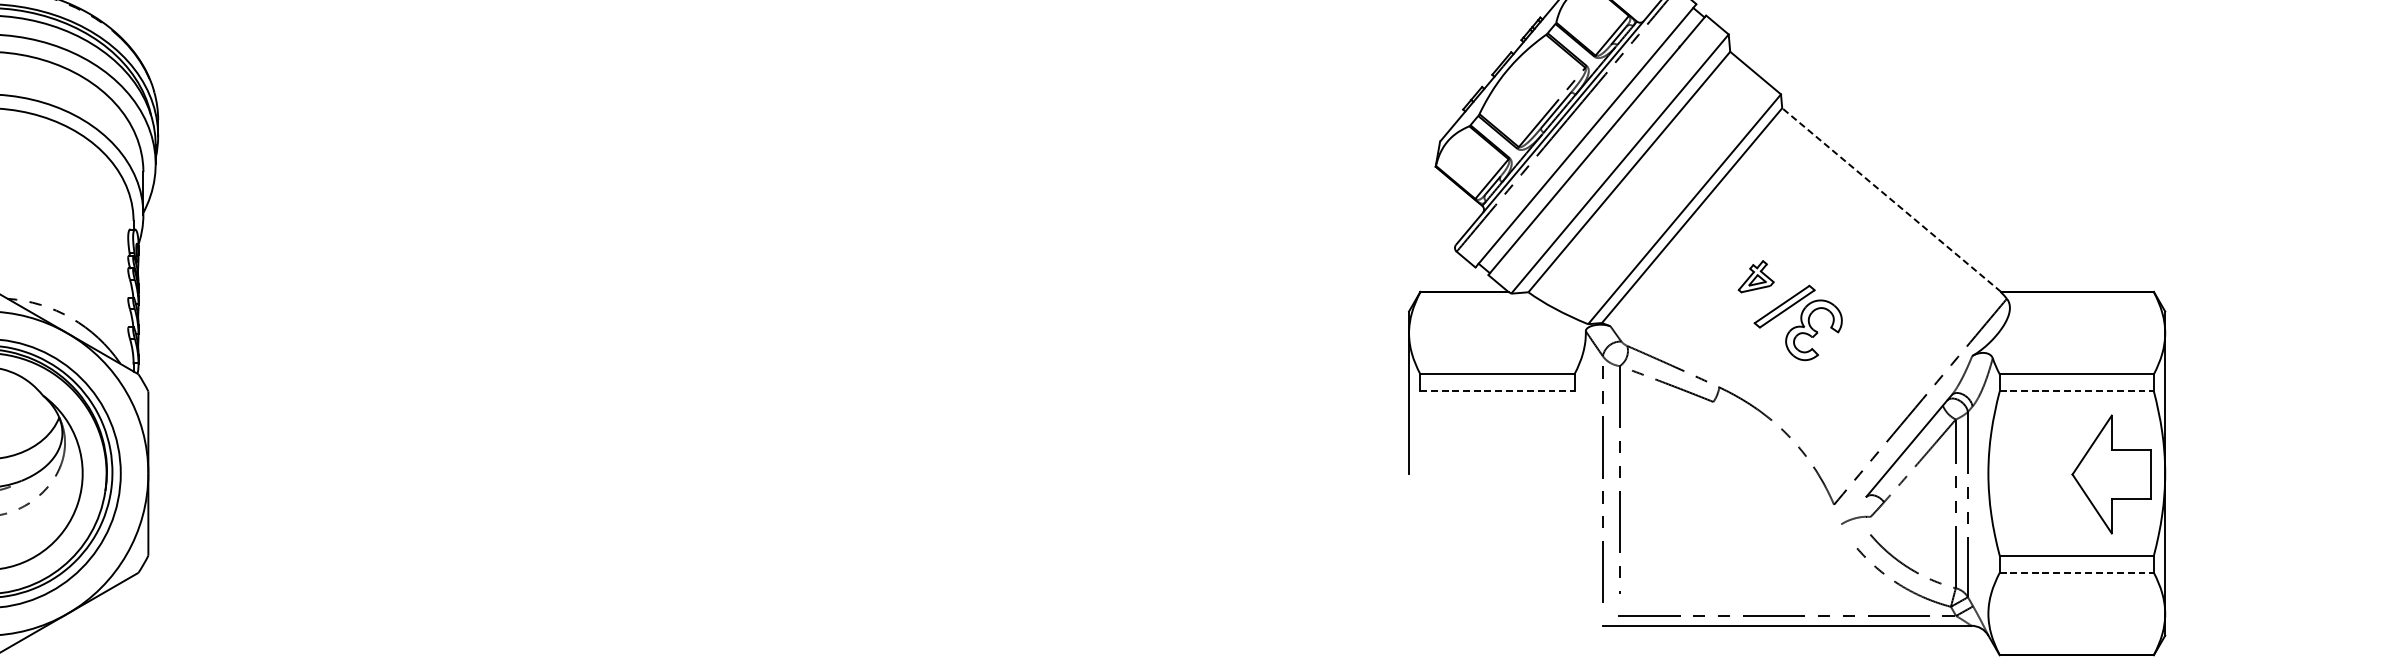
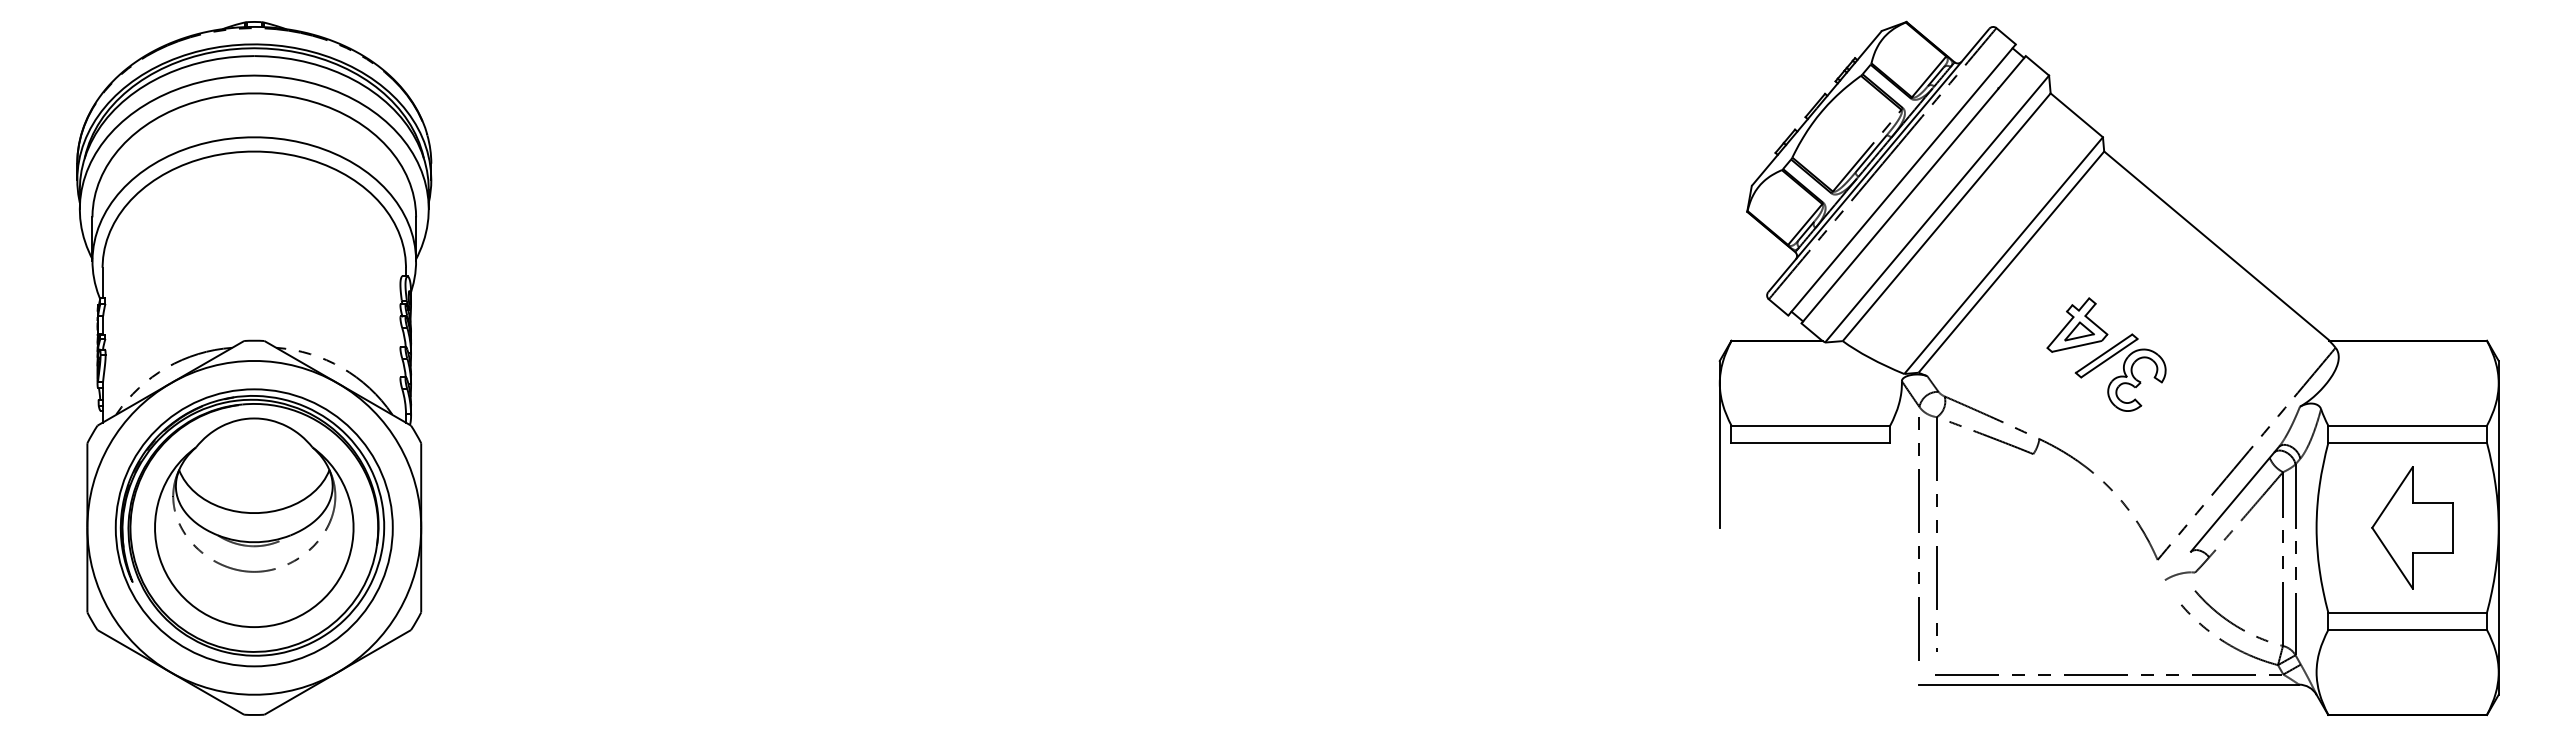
line: (1891, 199) -> (2216, 245), dashed -> solid
part: (1756, 276) -> (2077, 324), size x1.67
line: (1498, 391) -> (1811, 443), dashed -> solid
line: (2077, 391) -> (2408, 443), dashed -> solid
part: (2111, 474) -> (2412, 527), moved
line: (2077, 573) -> (2408, 630), dashed -> solid

